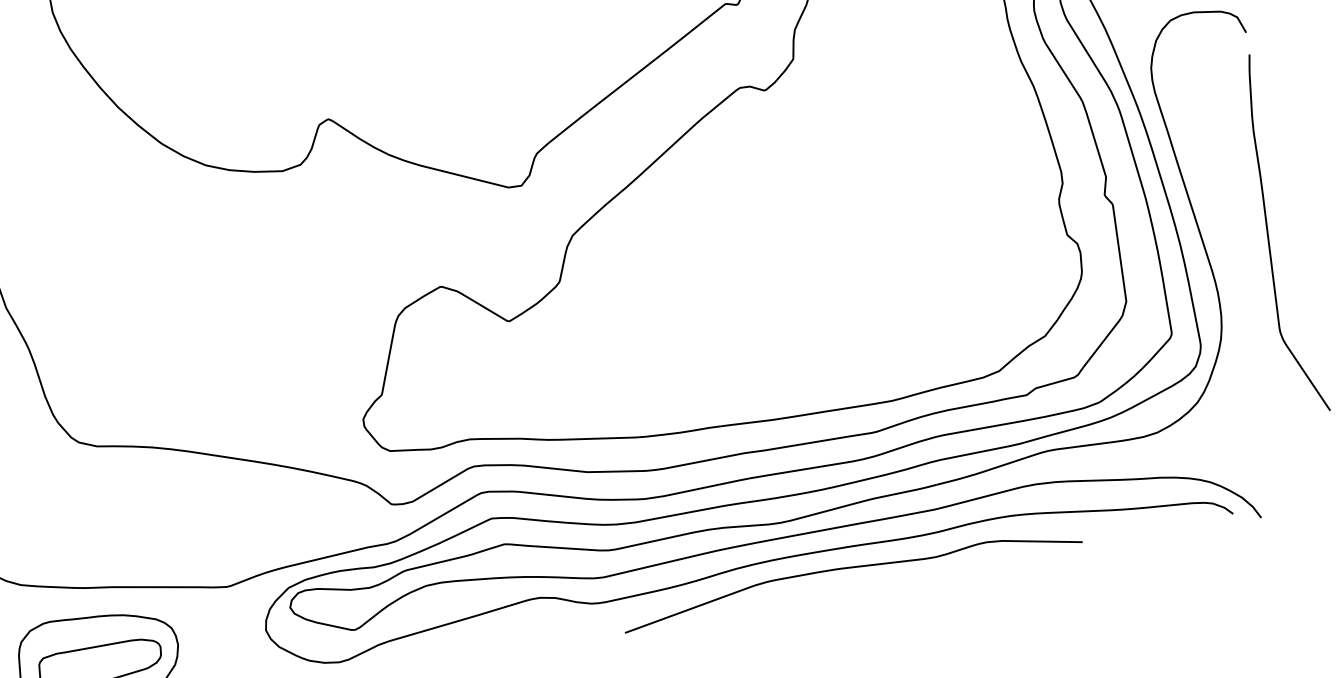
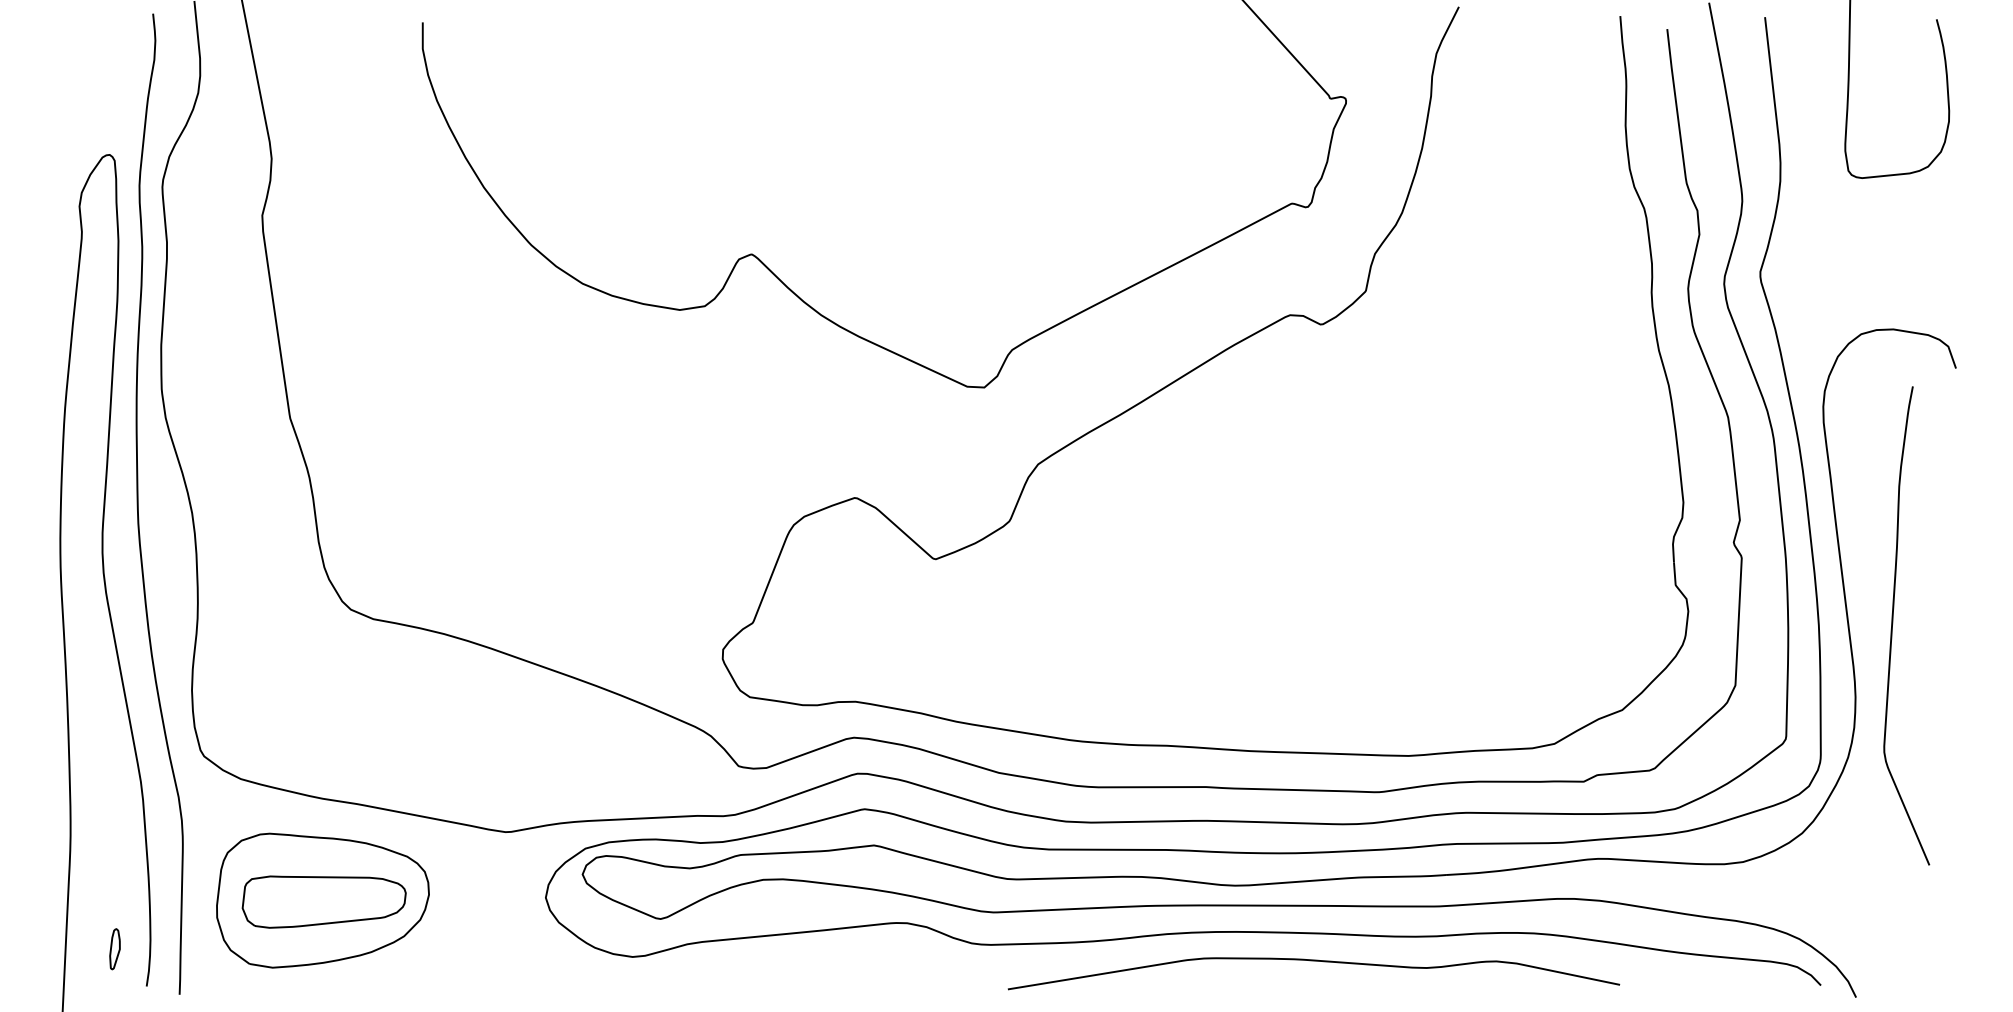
curve: (1268, 234) -> (1893, 623), moved

